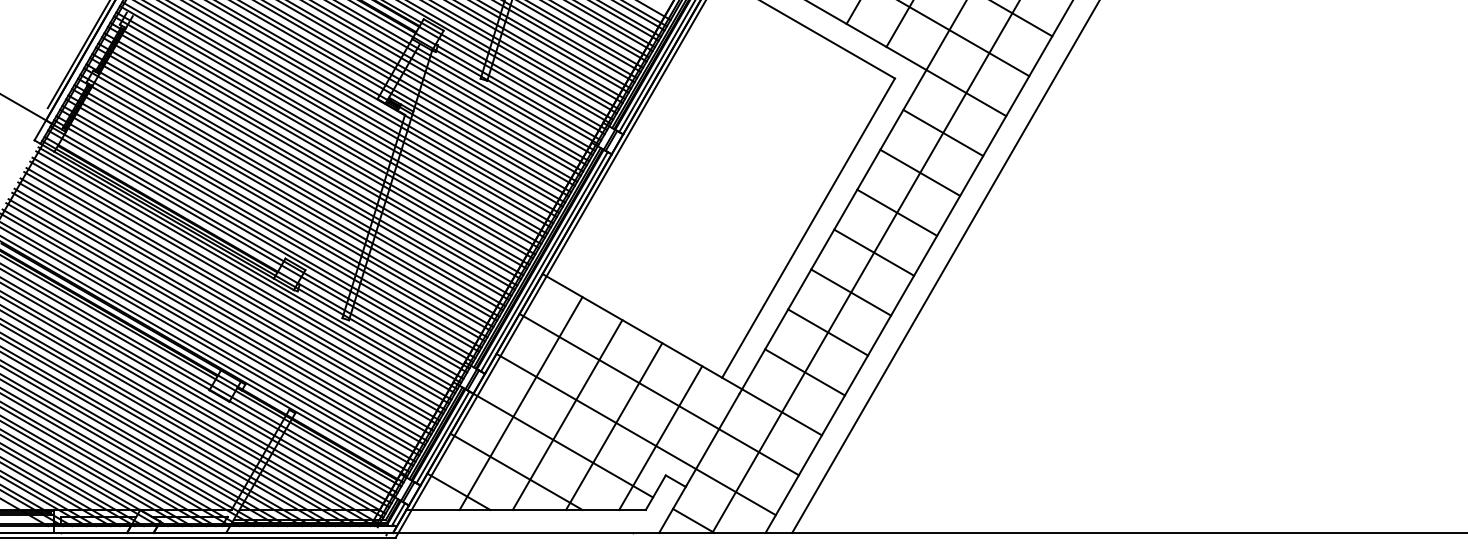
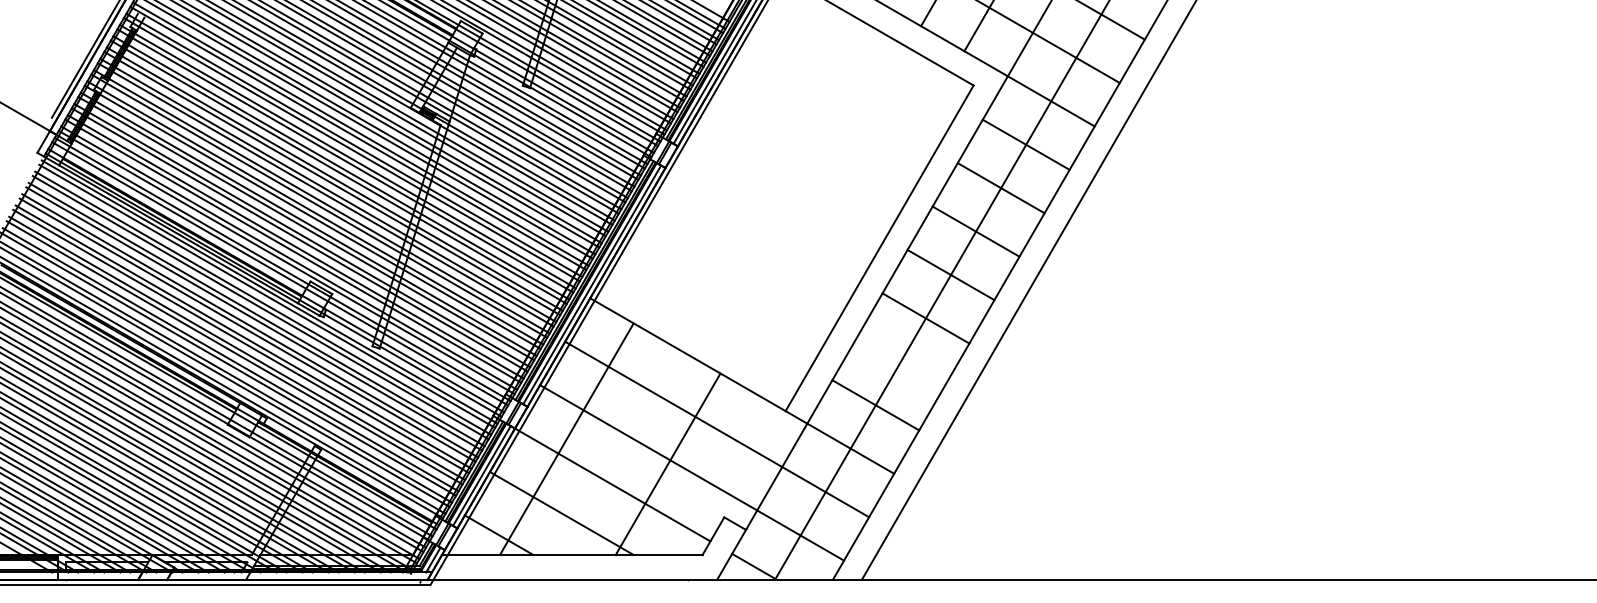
line: (827, 332) -> (900, 361), removed
line: (567, 414) -> (617, 451), removed
line: (660, 437) -> (718, 476), removed

